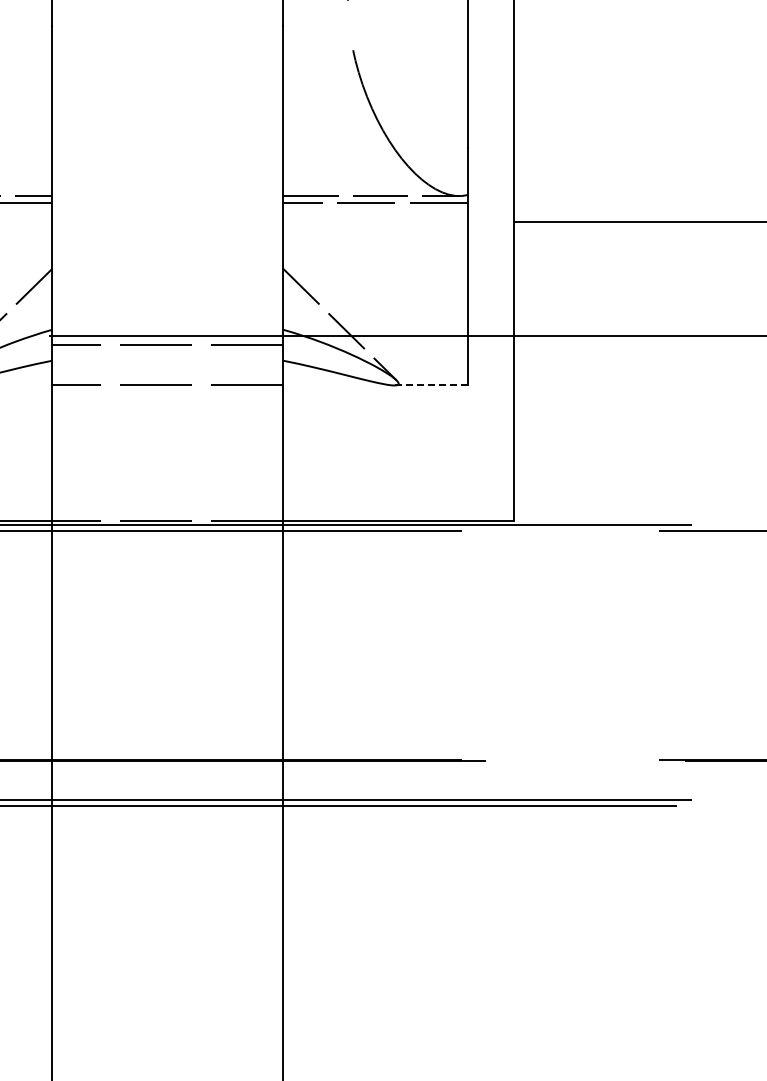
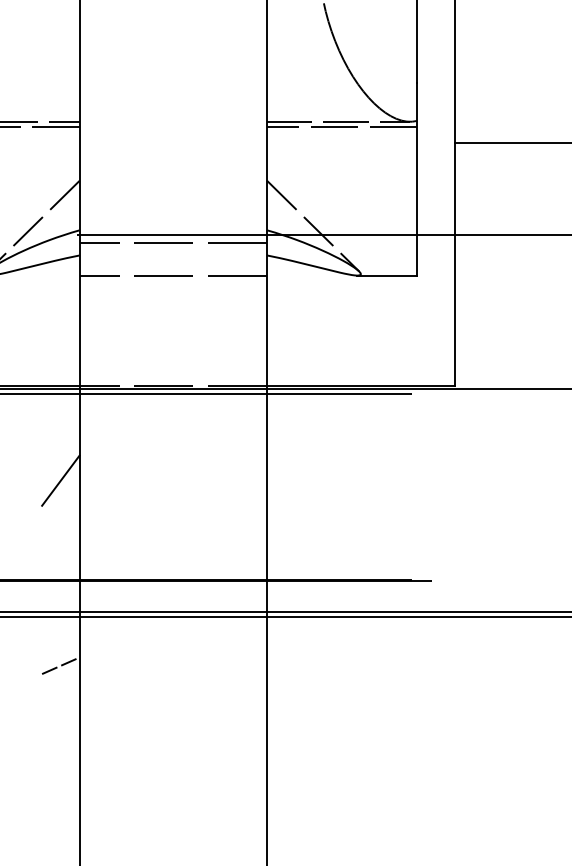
line: (431, 385) -> (387, 275), dashed -> solid
line: (29, 638) -> (61, 481), added
line: (29, 865) -> (61, 665), added

